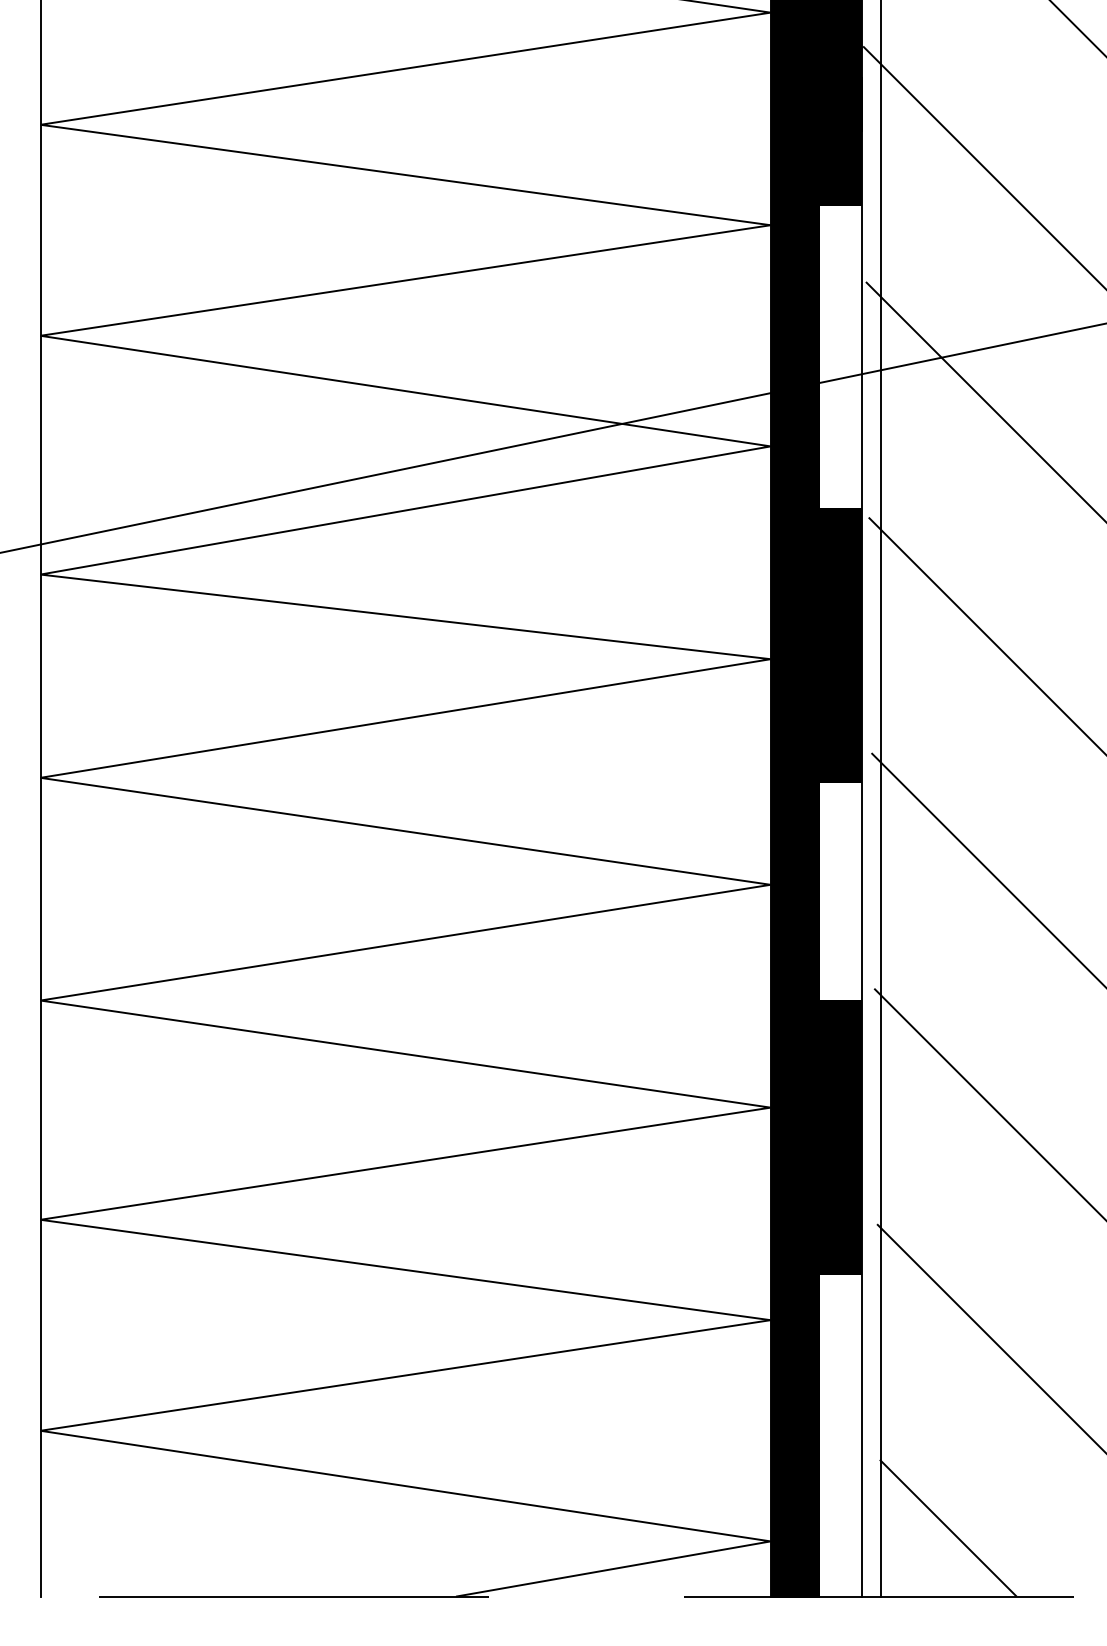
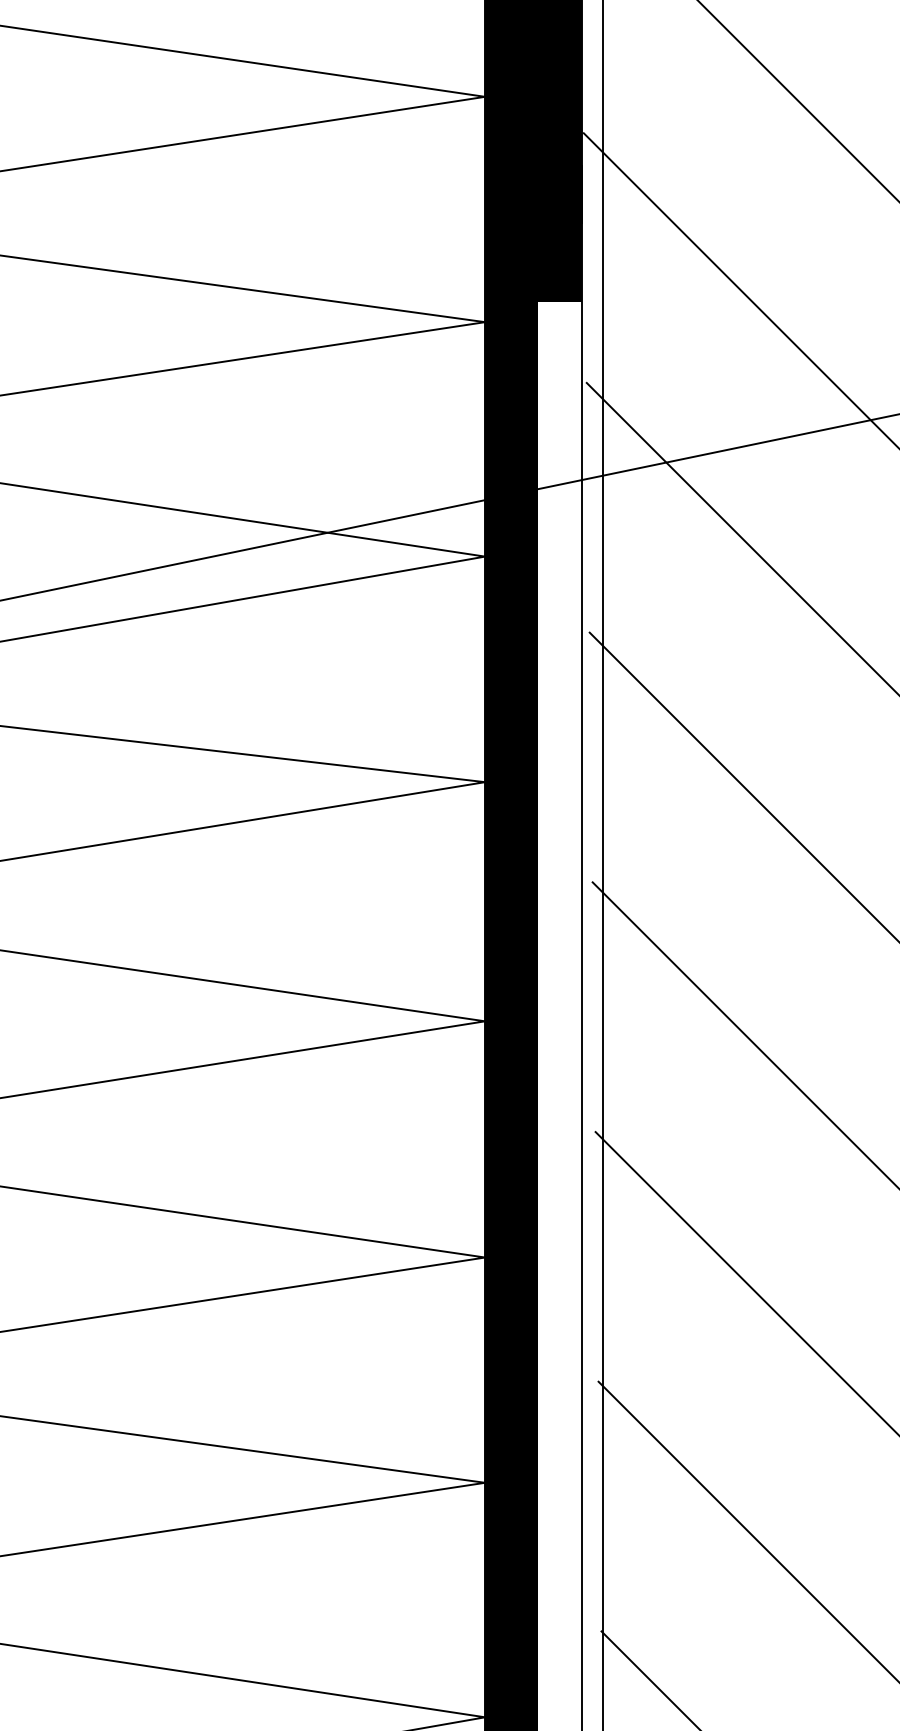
fill: (840, 645) -> (559, 767), removed
fill: (840, 1136) -> (559, 1288), removed

